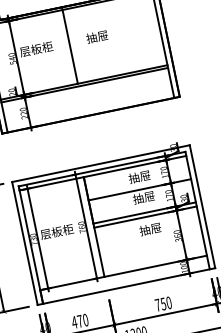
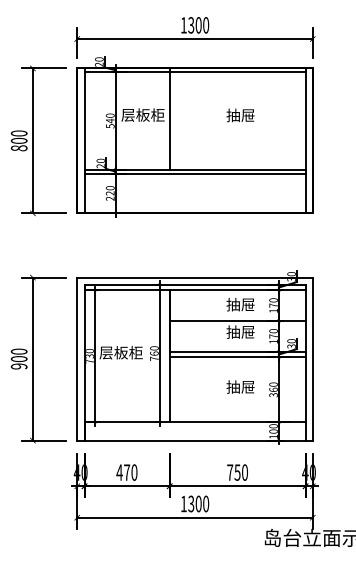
text: (97, 37) -> (240, 115), moved
line: (69, 45) -> (169, 118), moved
text: (150, 228) -> (240, 386), moved

